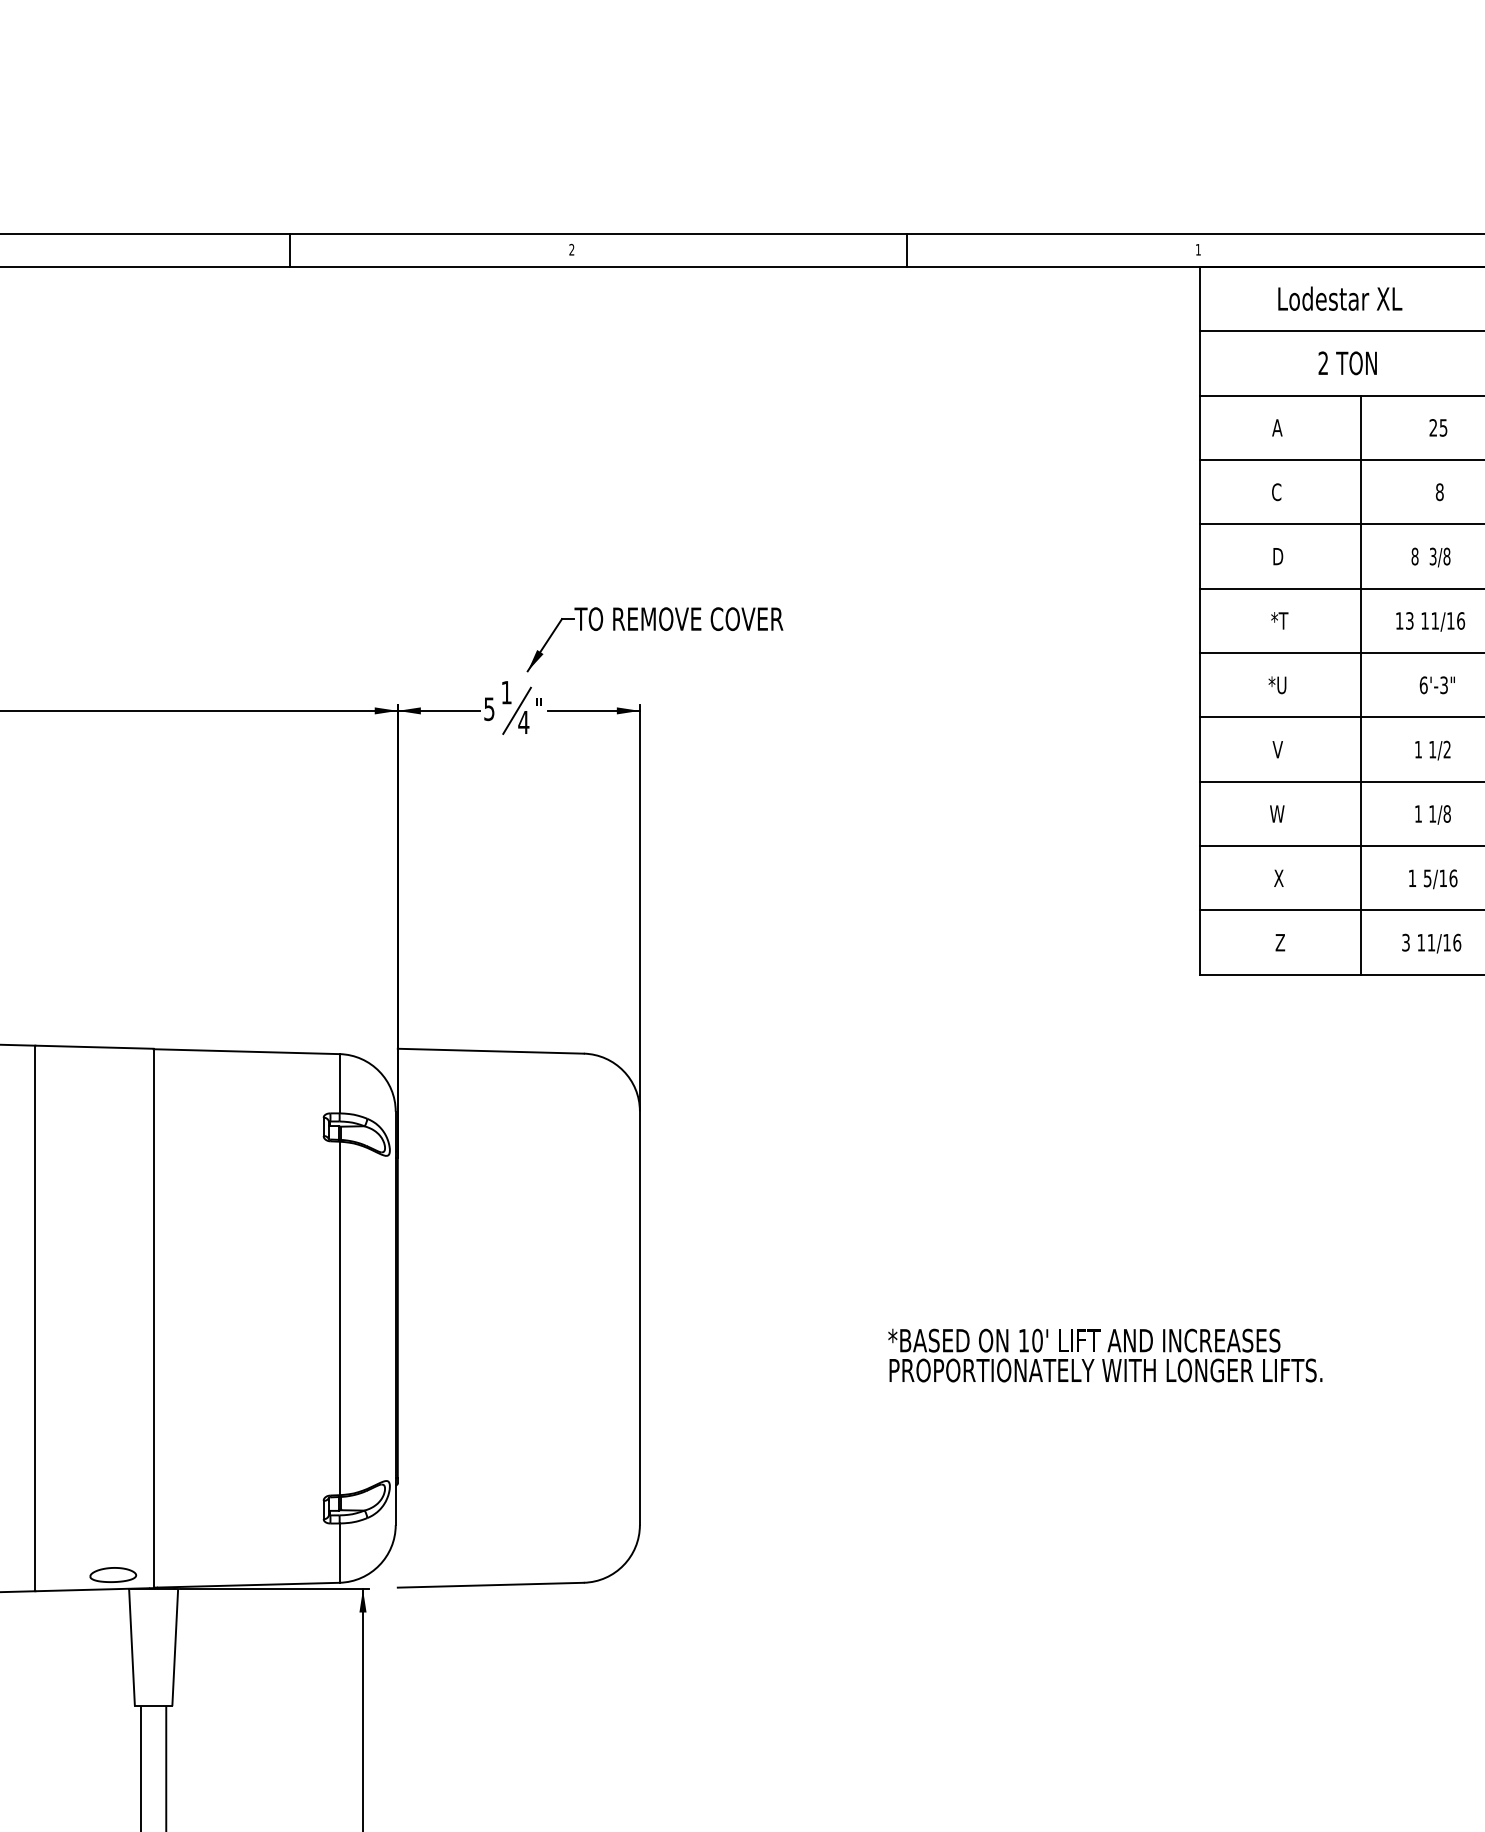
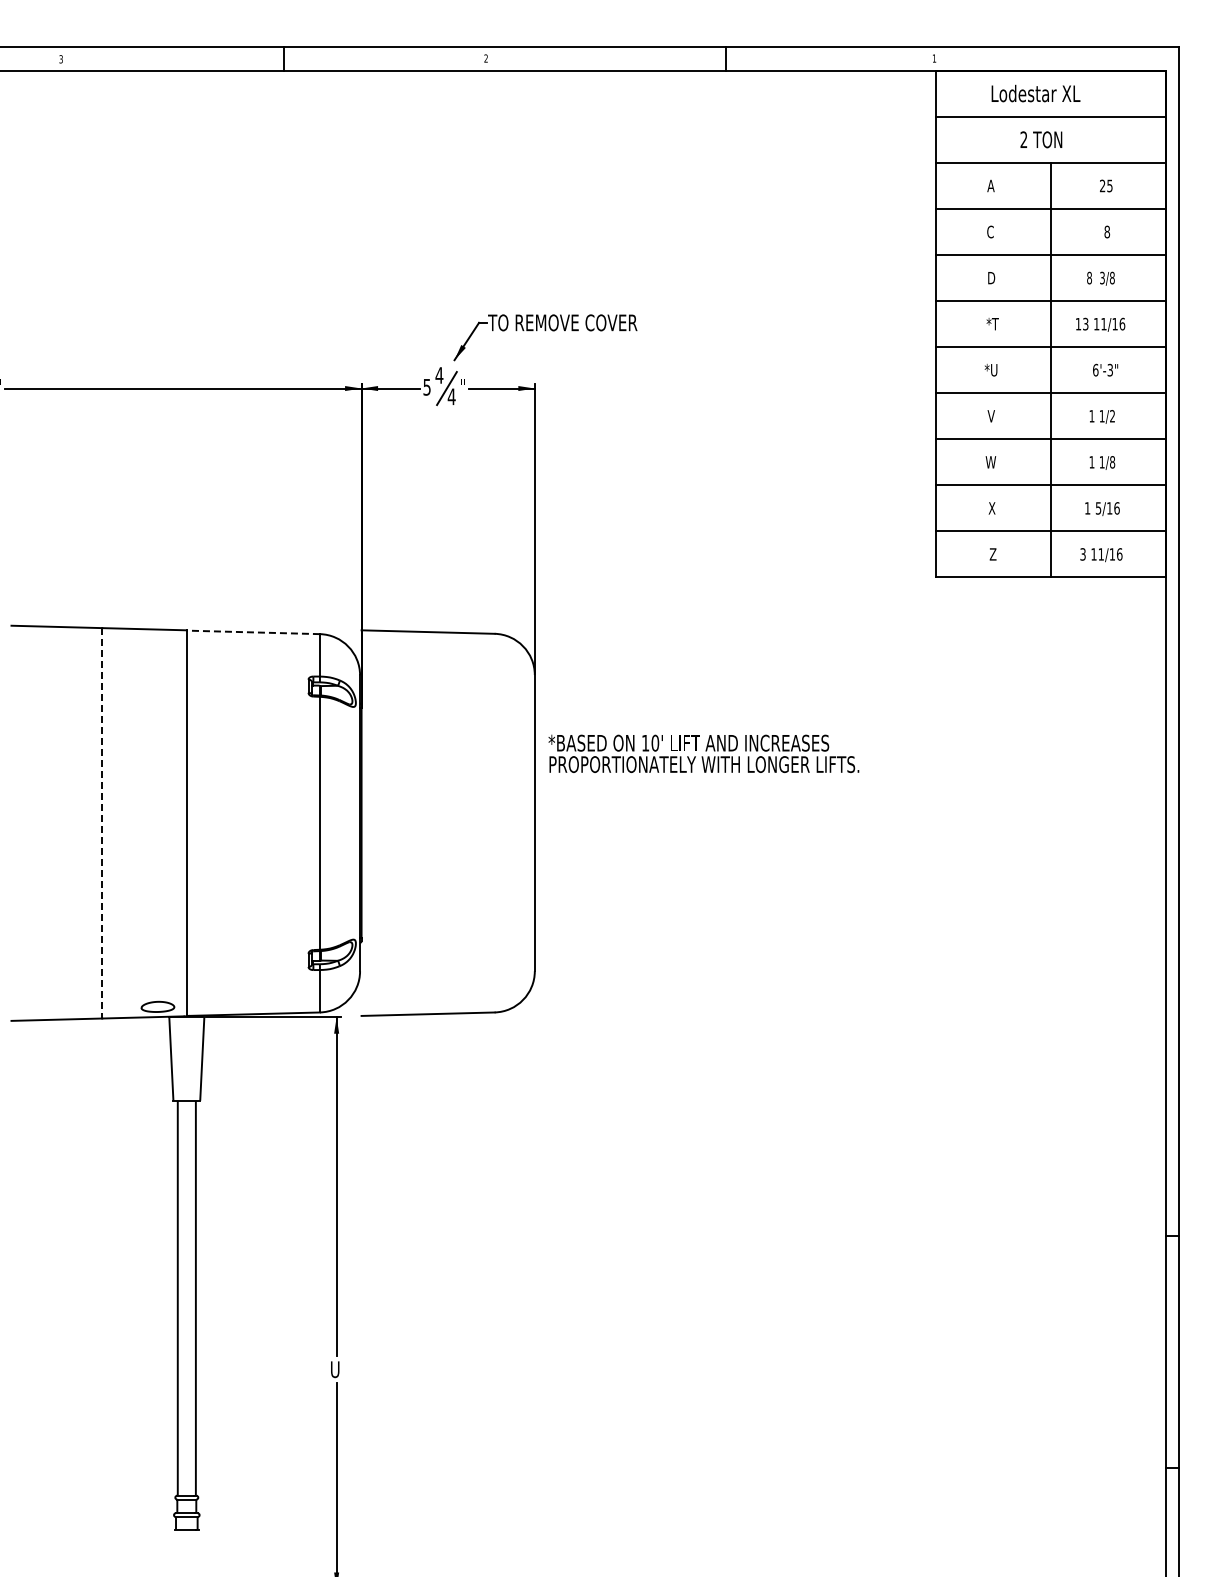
text: (506, 692) -> (439, 375), 1 -> 4
line: (246, 1051) -> (253, 632), solid -> dashed
line: (35, 1318) -> (102, 823), solid -> dashed
text: (1104, 1355) -> (703, 753), moved

